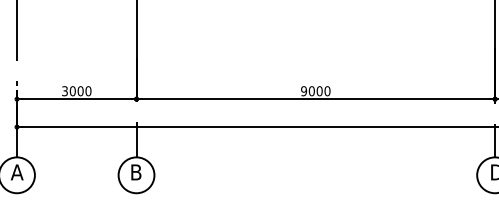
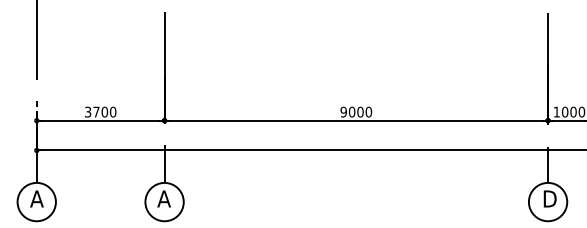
text: (72, 90) -> (96, 111), 3000 -> 3700
text: (135, 171) -> (163, 198), B -> A

